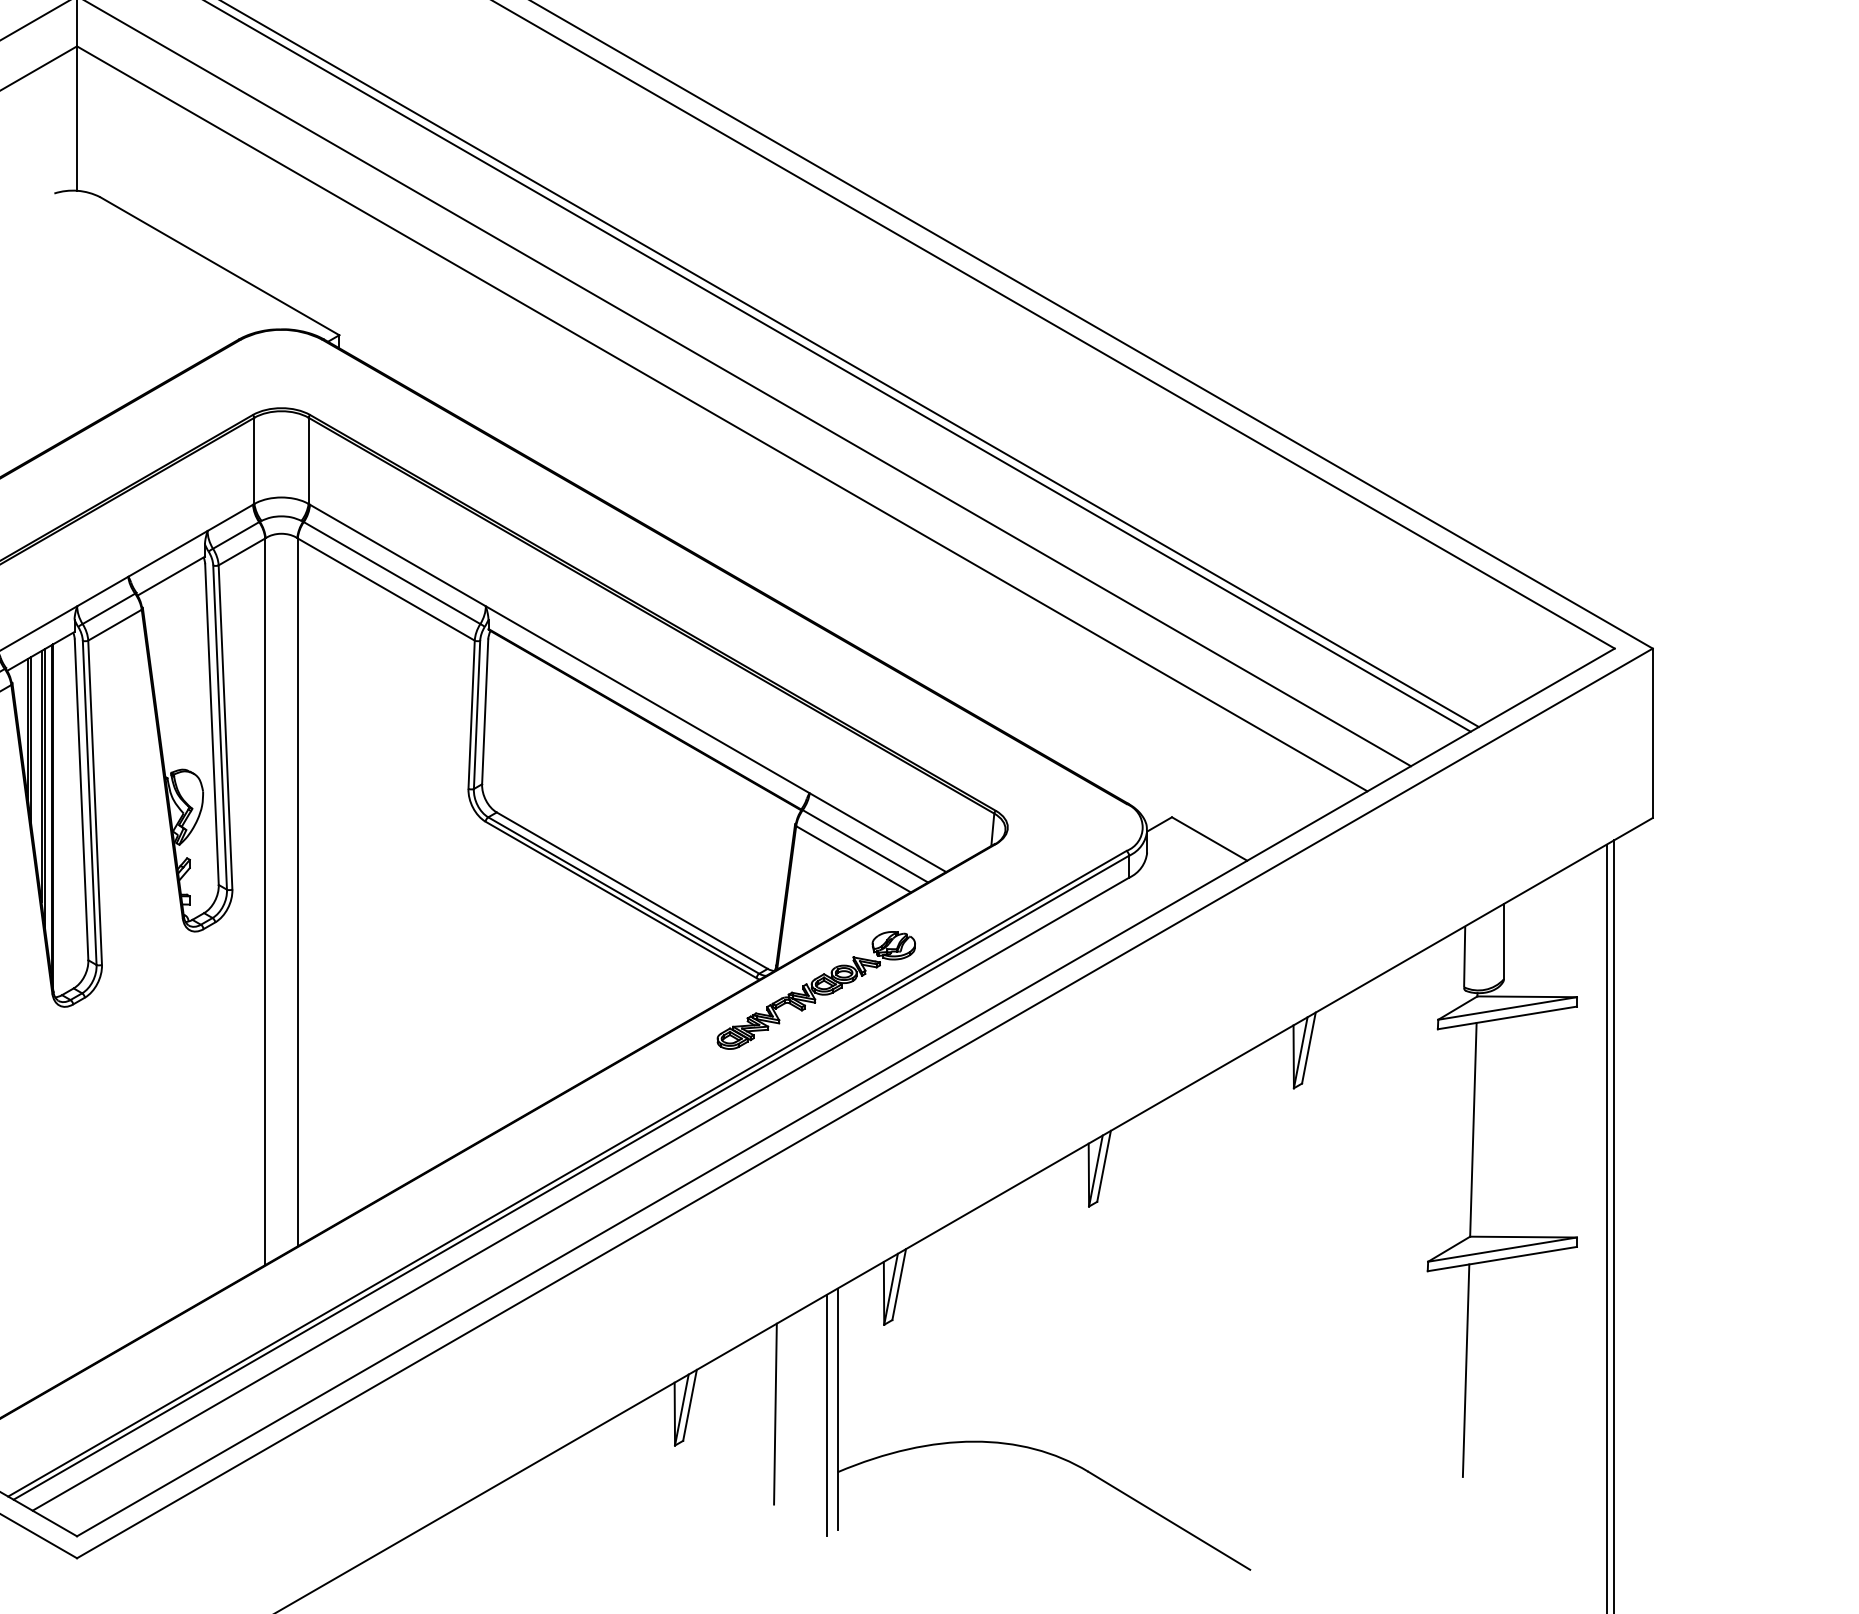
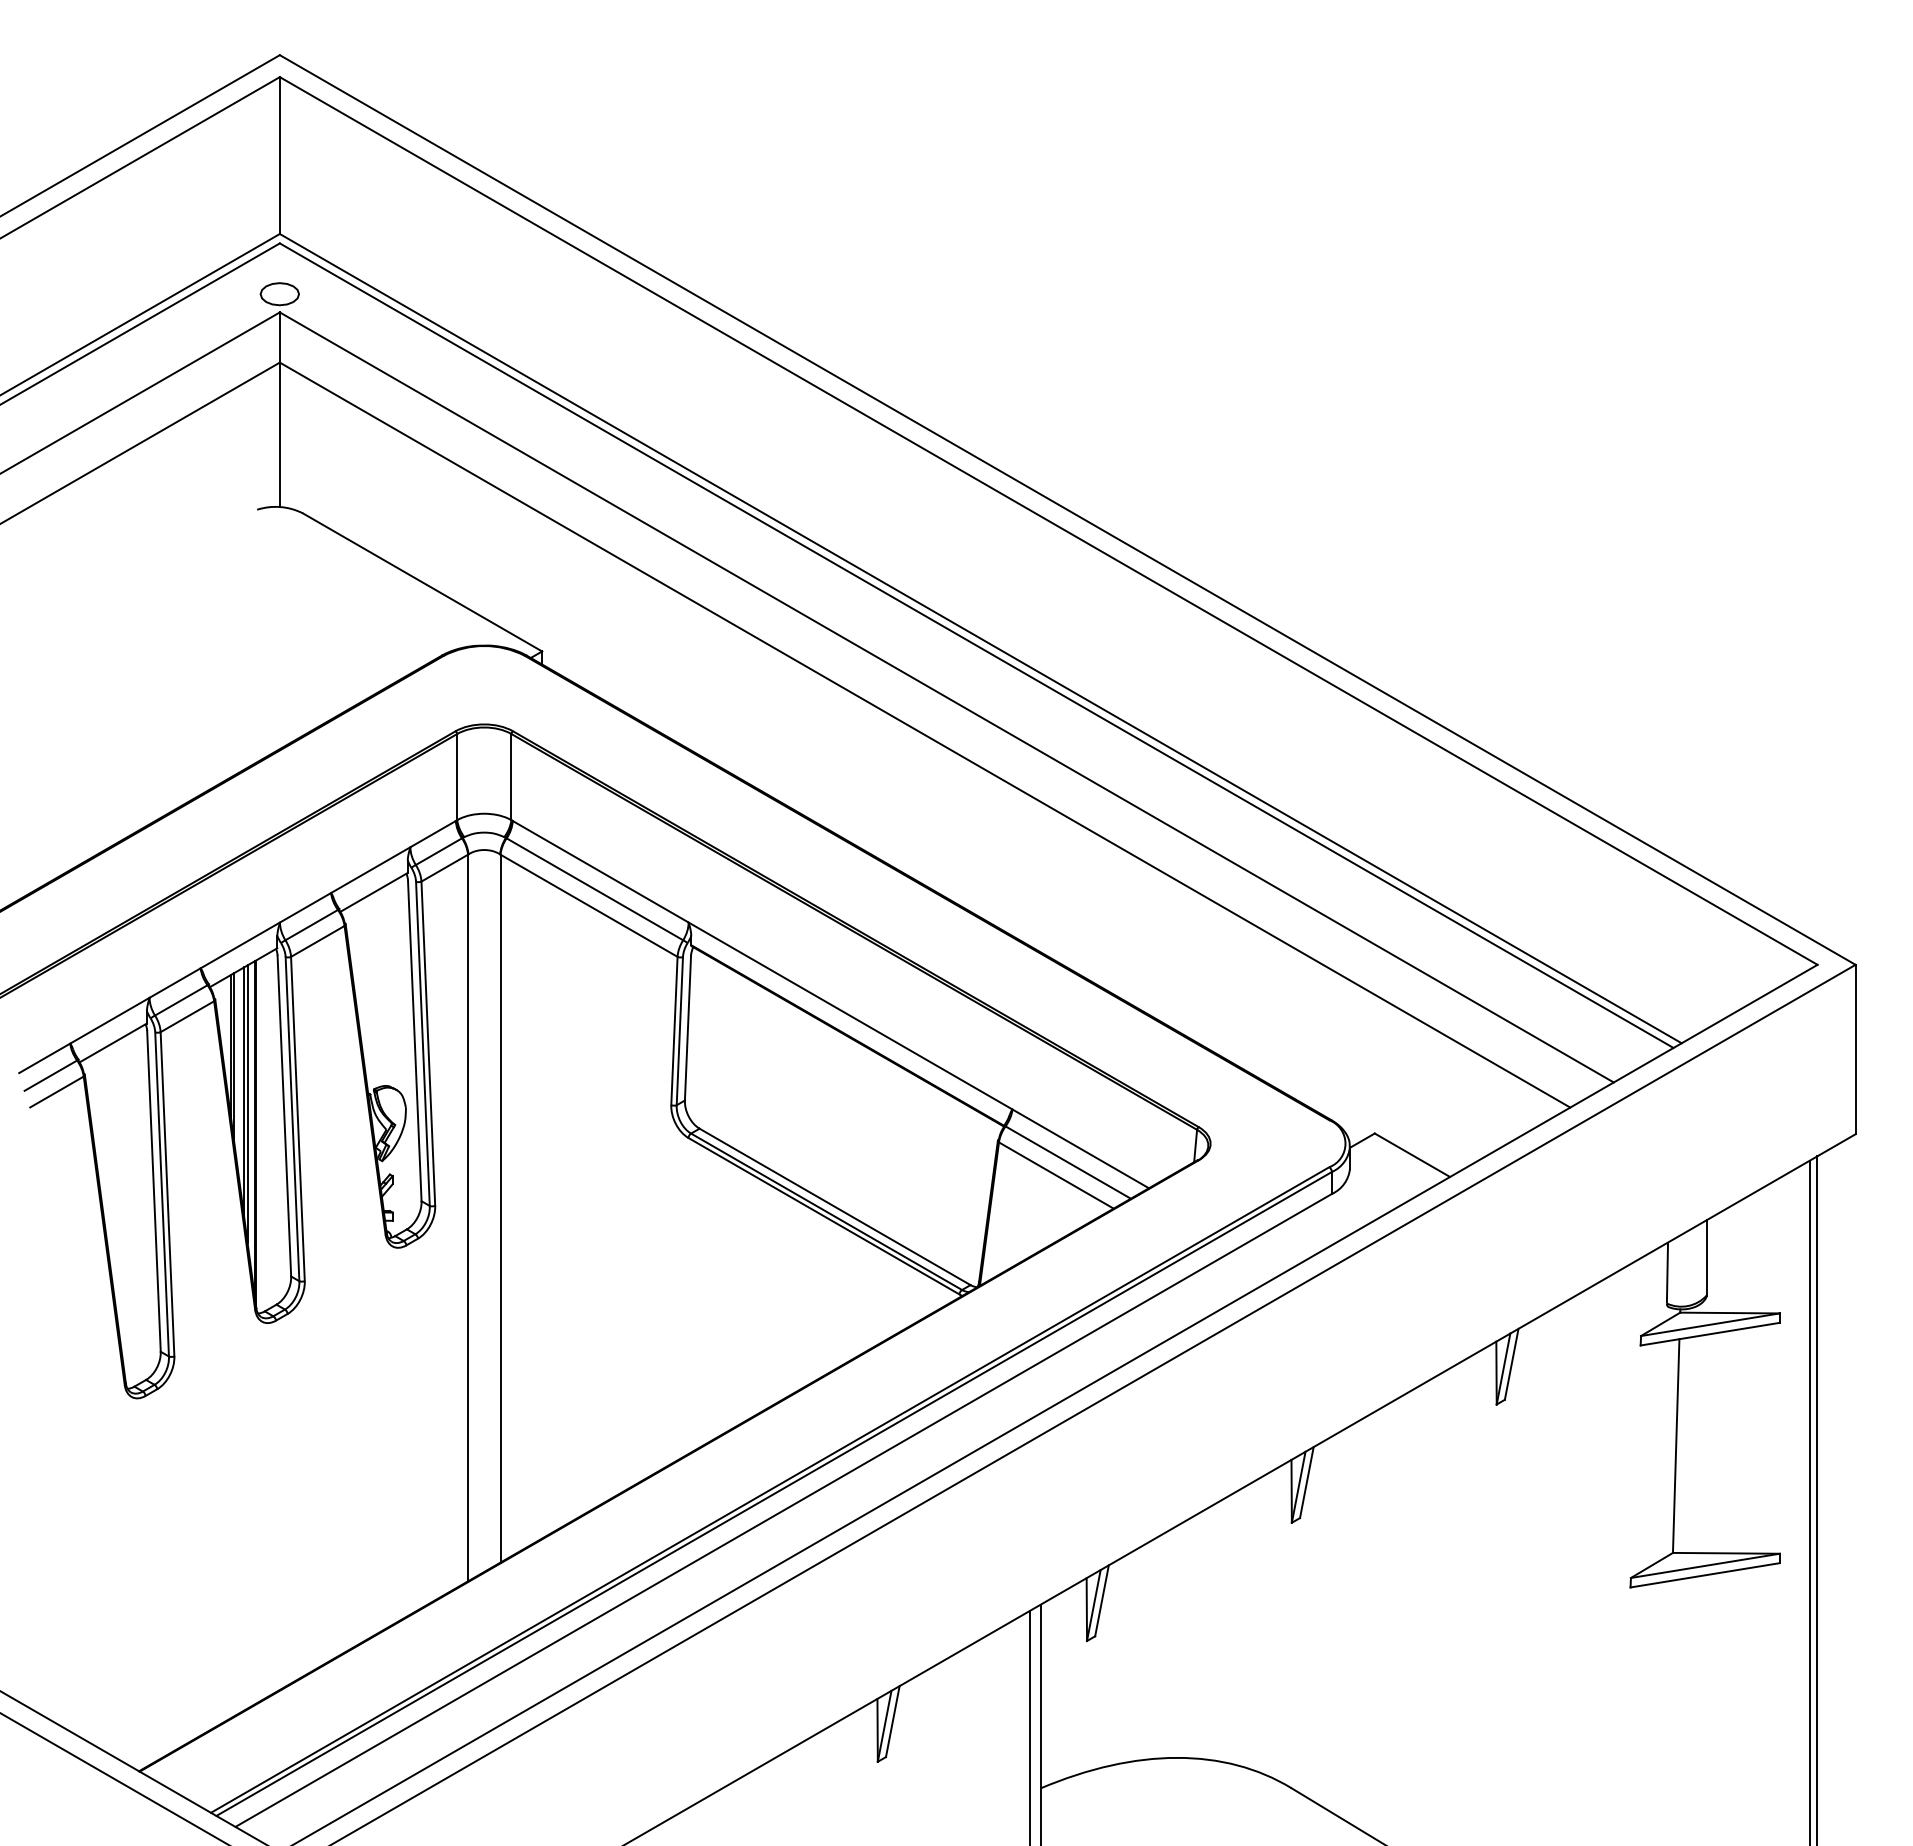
part: (815, 990) -> (1018, 1306), removed
line: (1465, 1370) -> (1668, 1686), removed
line: (774, 1413) -> (977, 1729), removed

